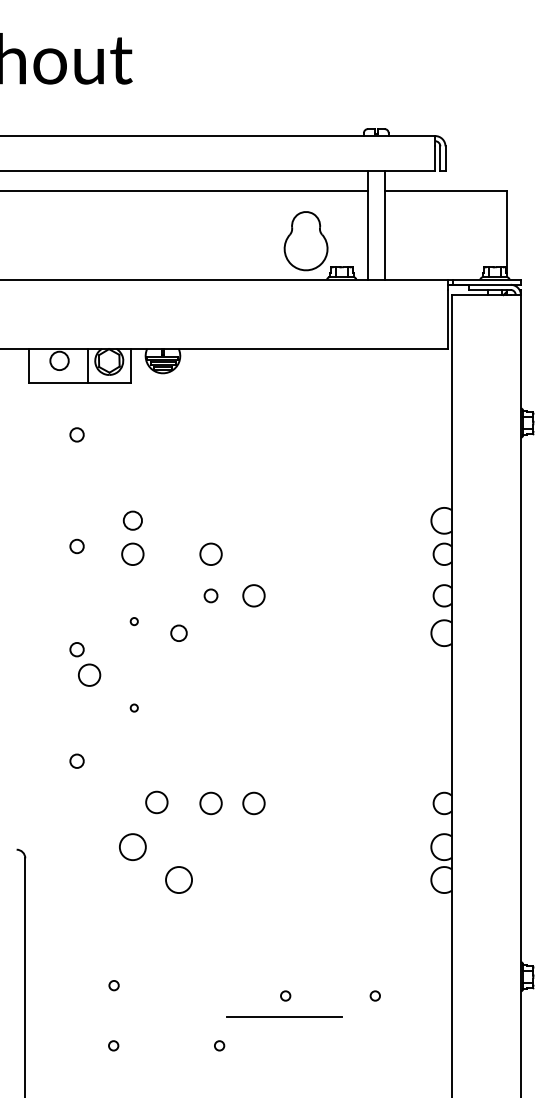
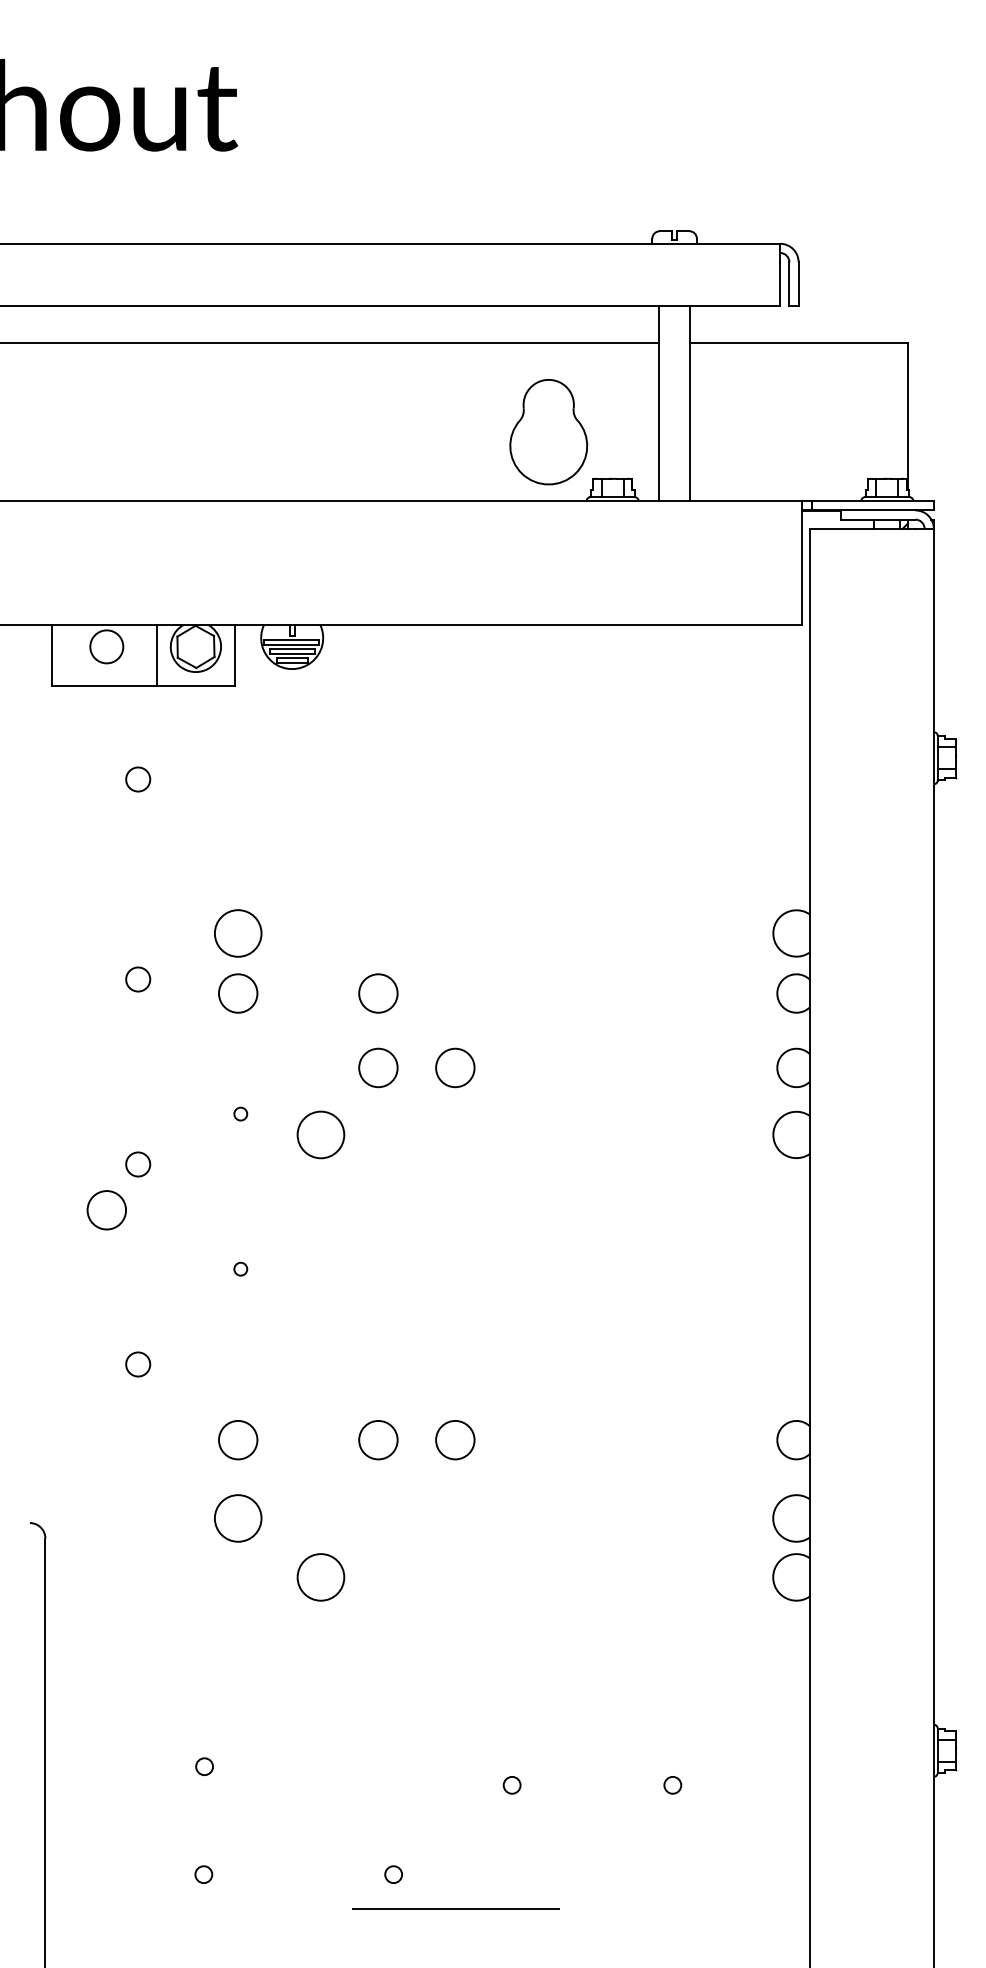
circle: (132, 520) -> (237, 932), size x1.43
circle: (210, 595) -> (377, 1067), size x1.67
circle: (178, 633) -> (320, 1135), size x1.67
circle: (89, 674) -> (106, 1208), moved
circle: (156, 802) -> (237, 1440), moved
line: (284, 1016) -> (456, 1908), moved

